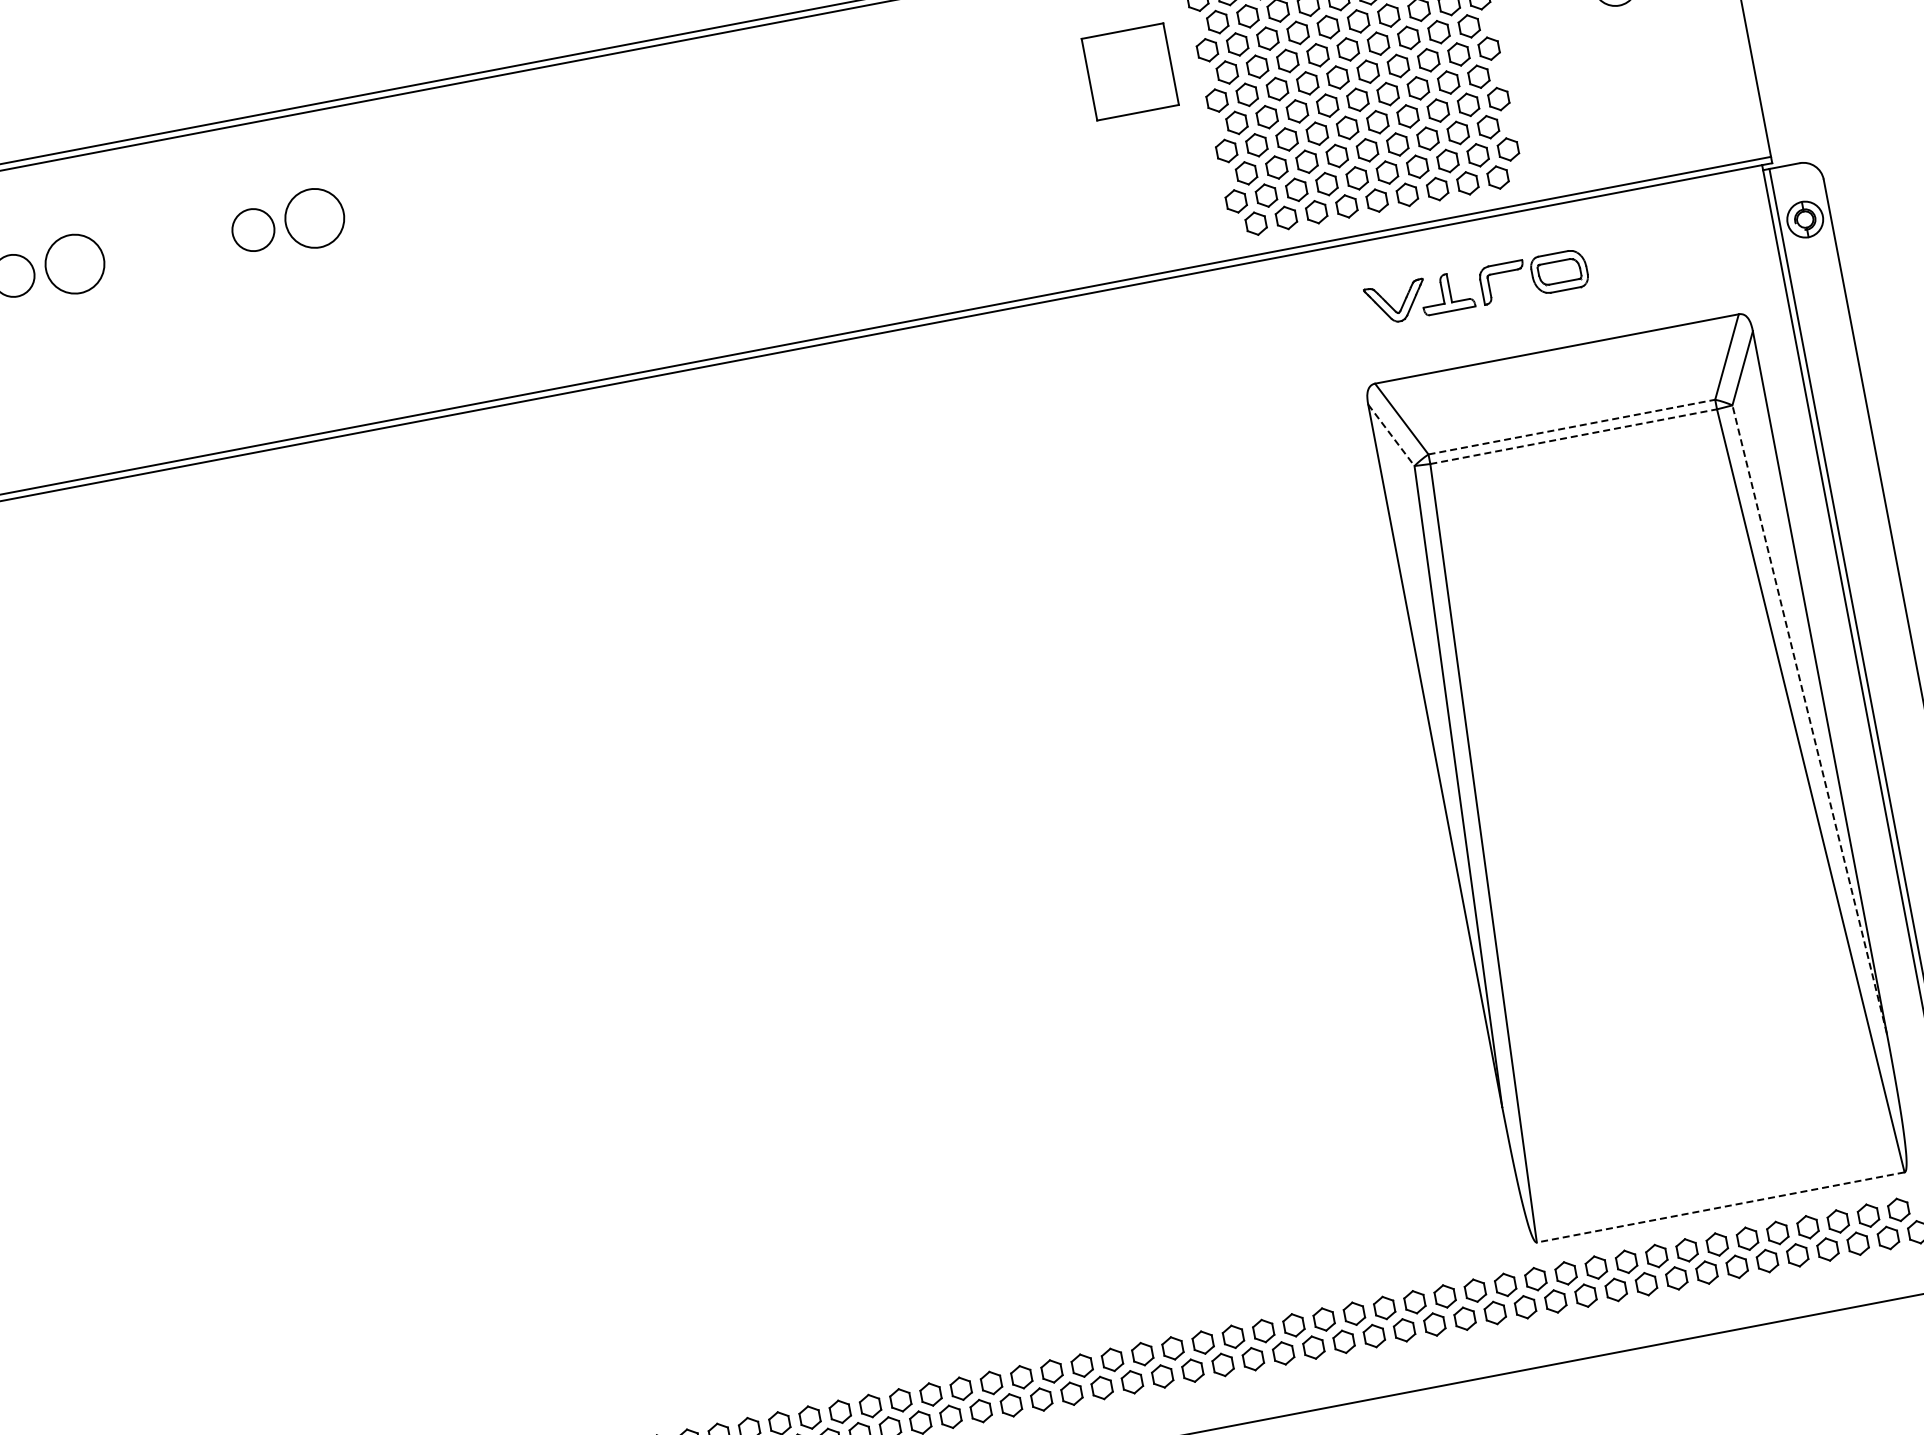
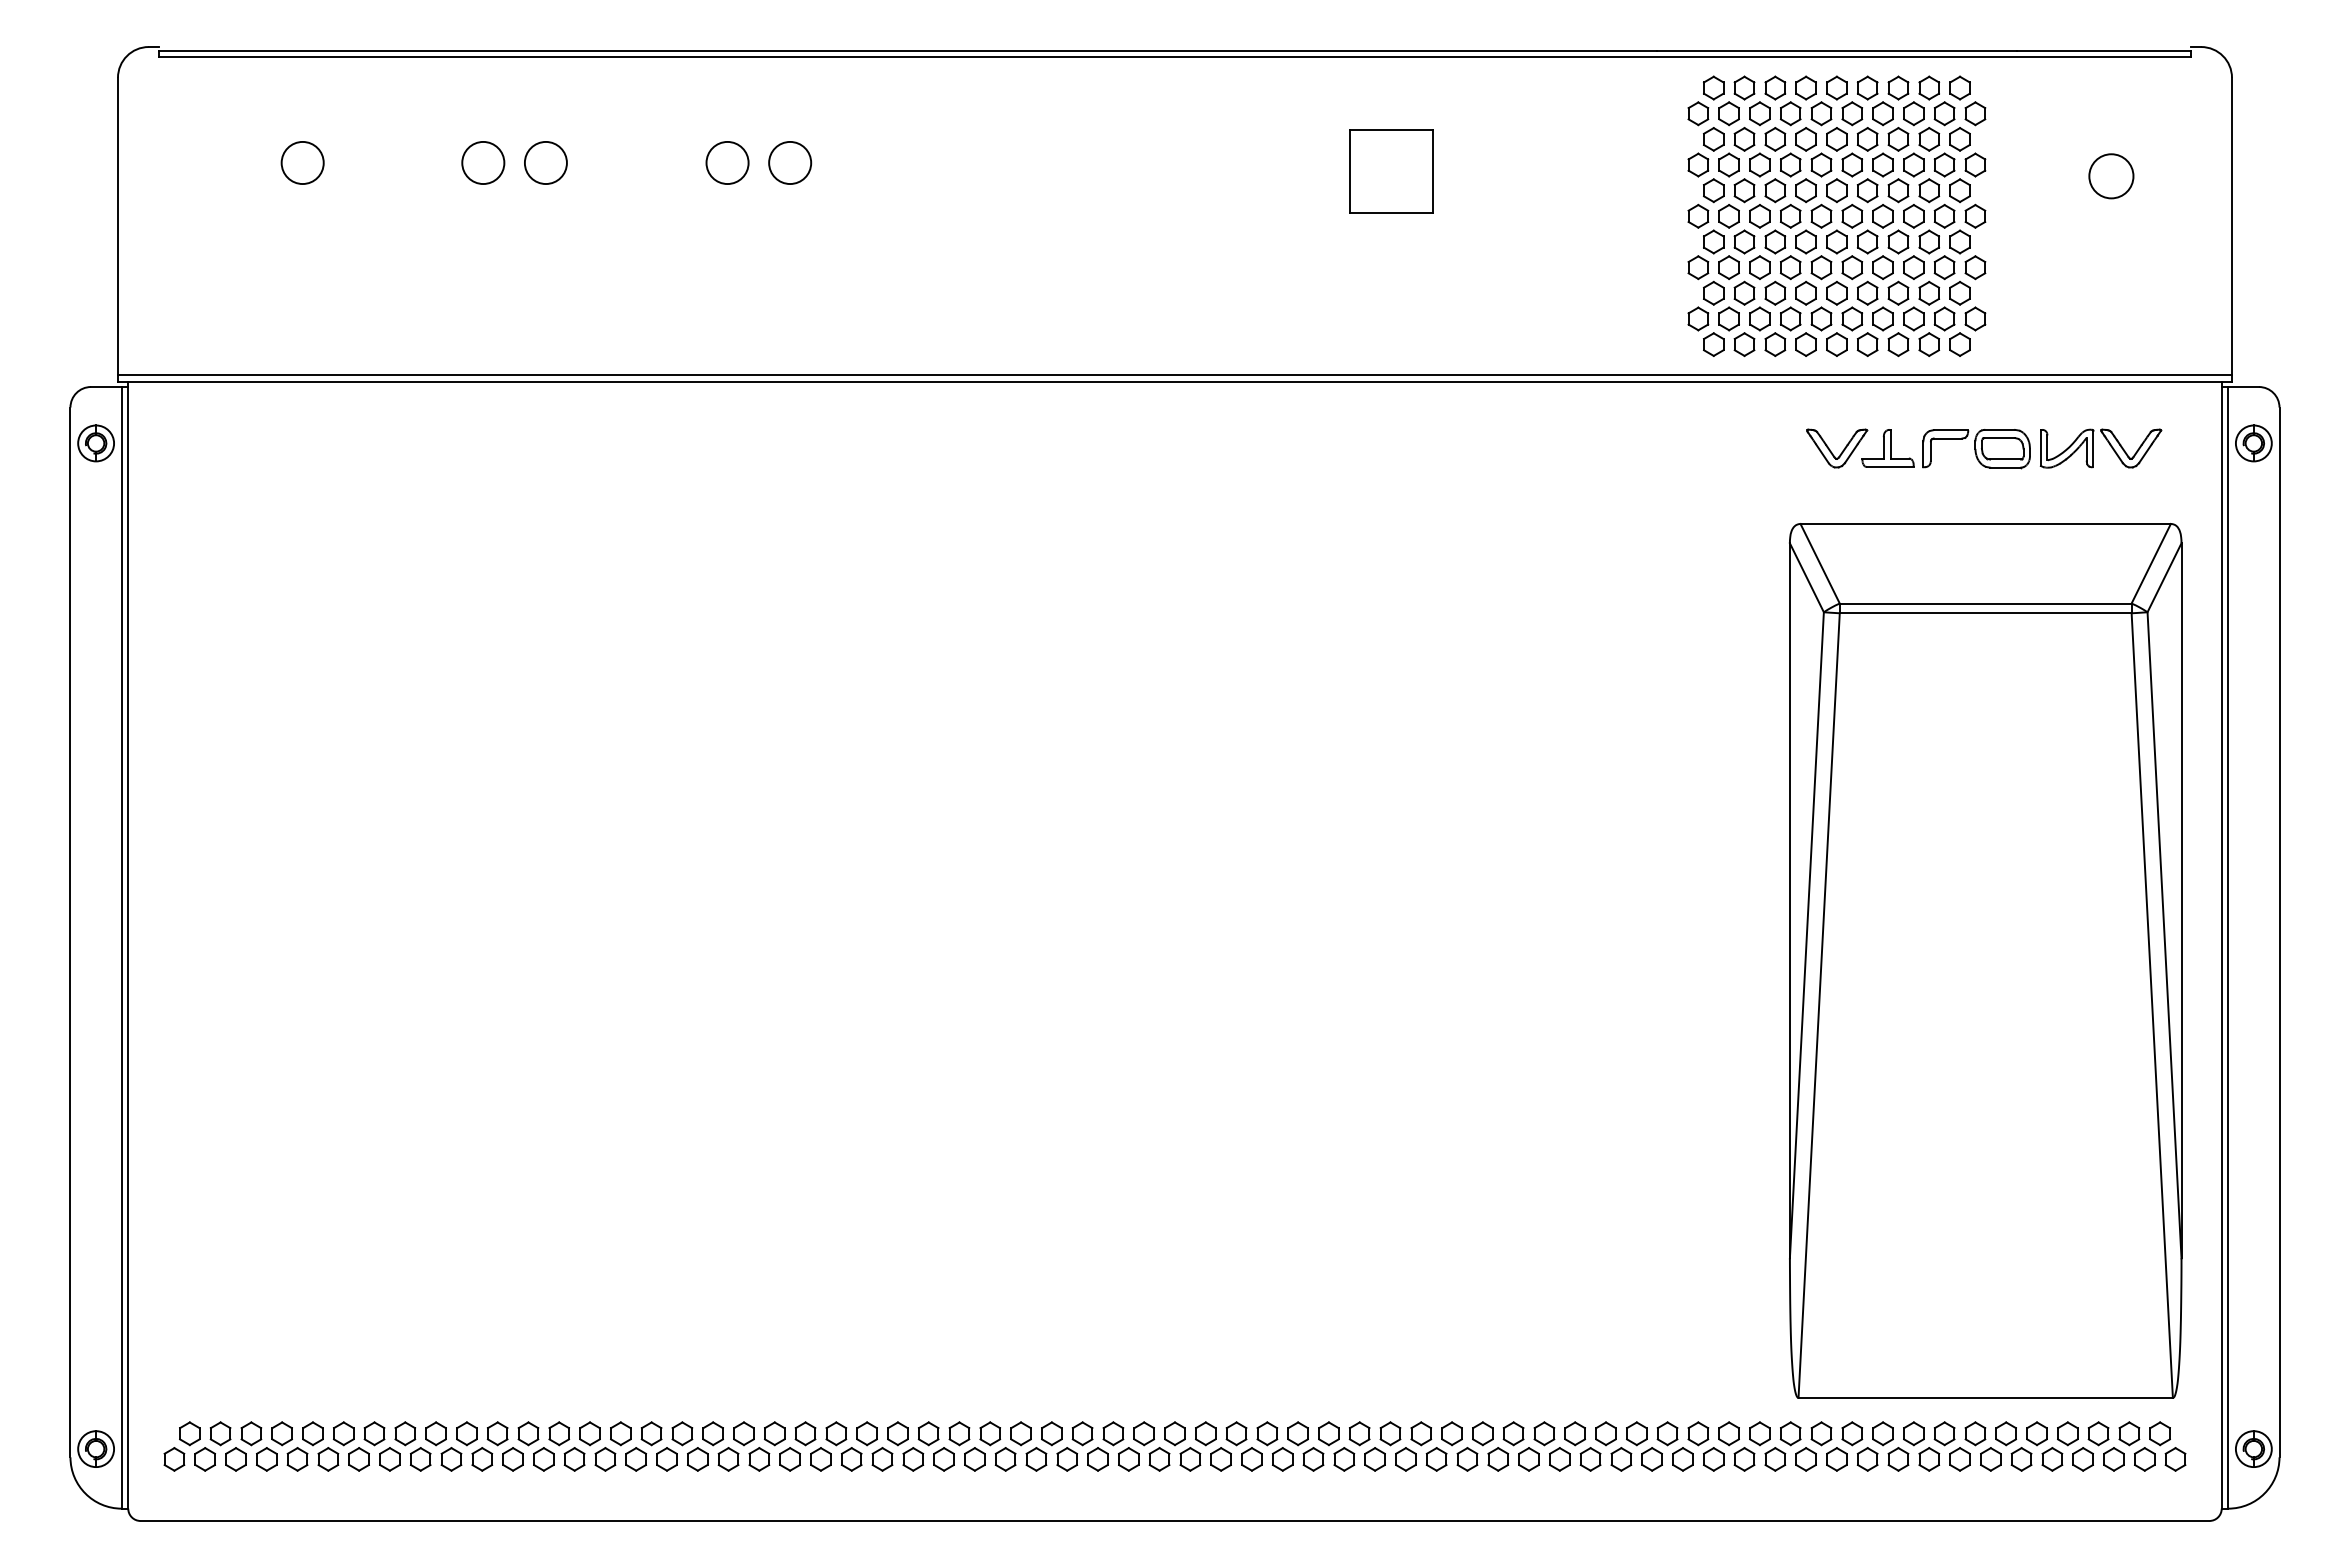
part: (1130, 71) -> (1391, 171), moved
circle: (315, 217) -> (790, 162), size x0.71
part: (1648, 254) -> (2093, 448), added
circle: (74, 263) -> (545, 162), size x0.71
line: (1571, 427) -> (1985, 603), dashed -> solid
line: (1392, 435) -> (1807, 578), dashed -> solid
line: (1573, 436) -> (1985, 613), dashed -> solid
line: (1809, 718) -> (2164, 934), dashed -> solid
line: (1720, 1207) -> (1985, 1397), dashed -> solid

